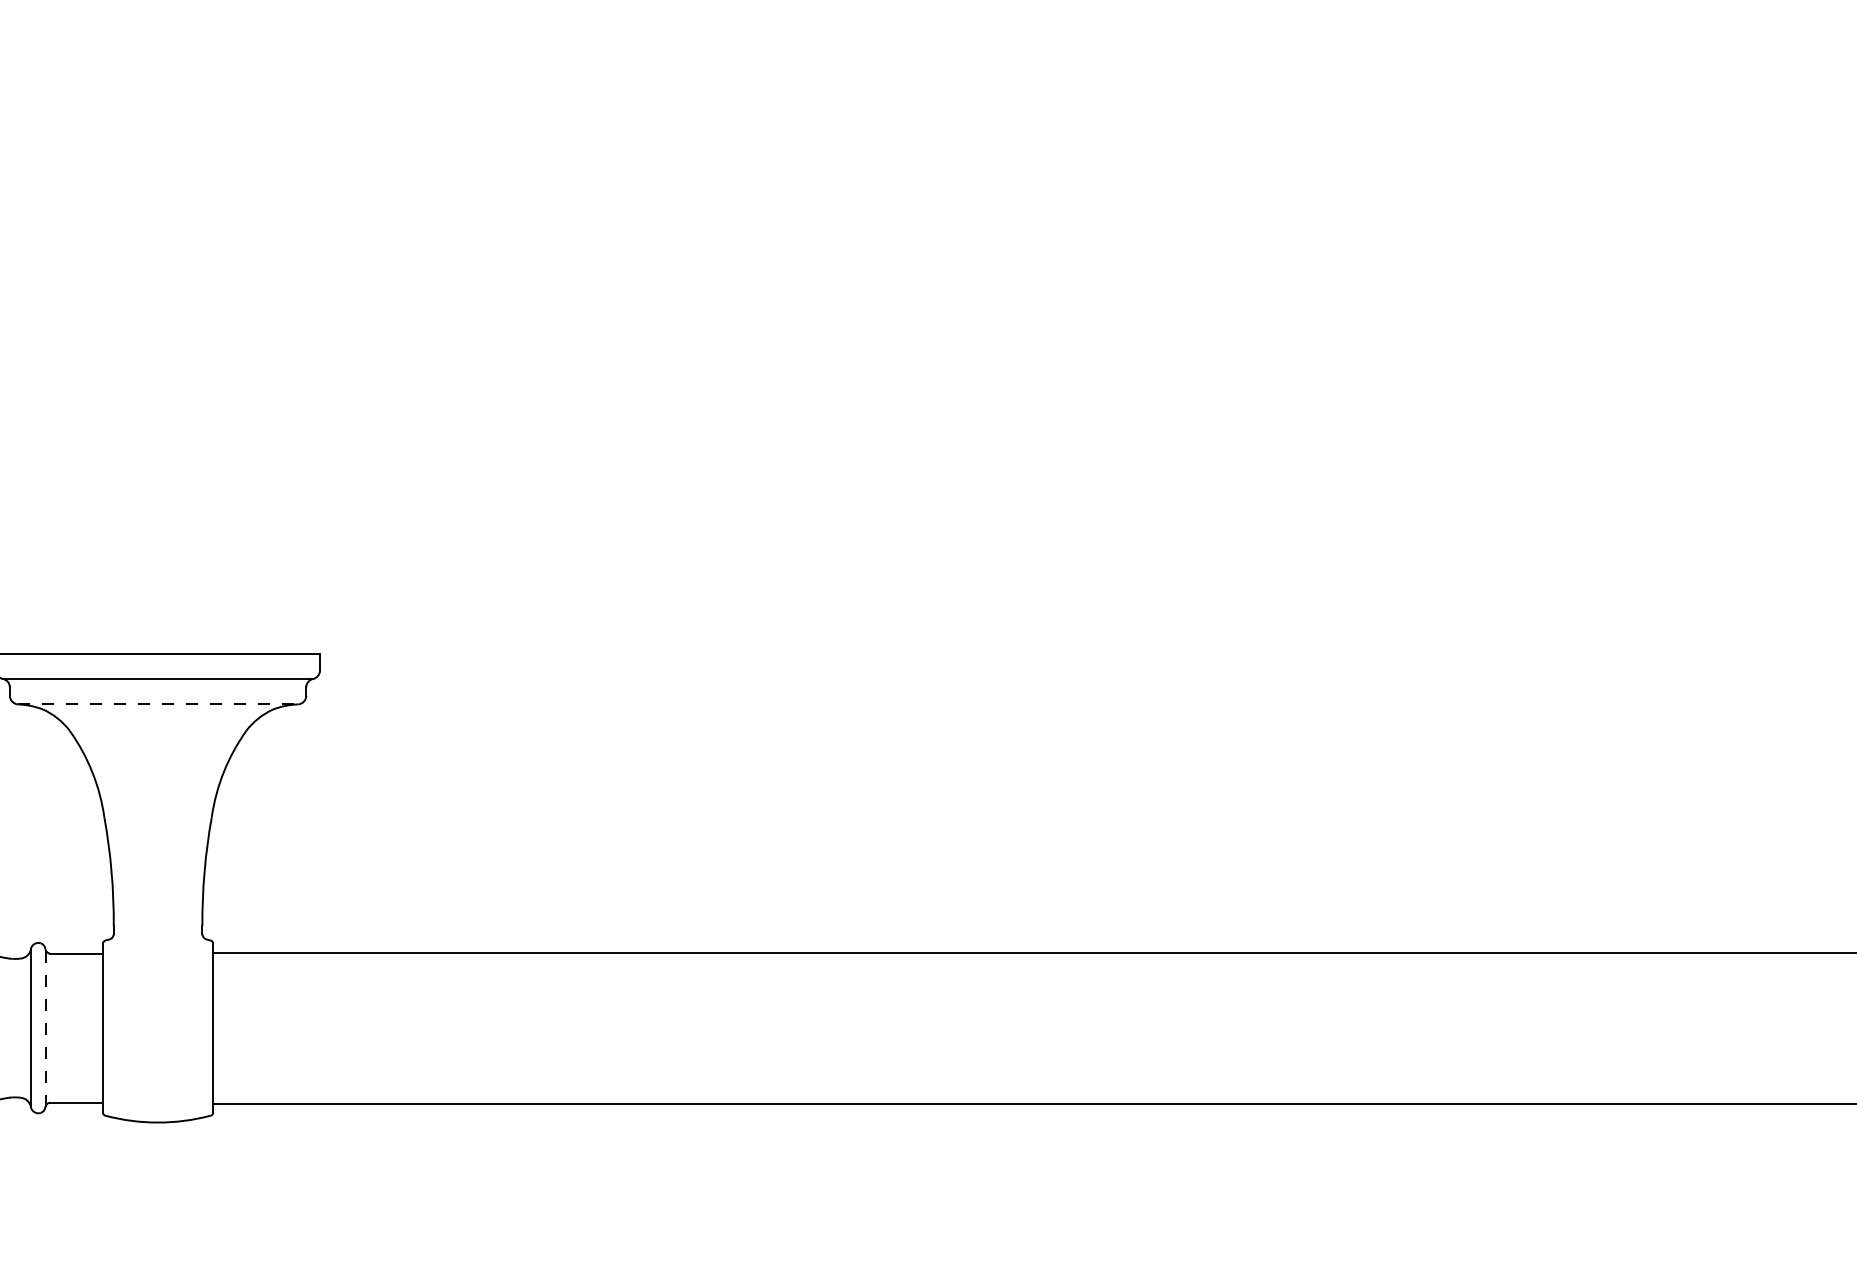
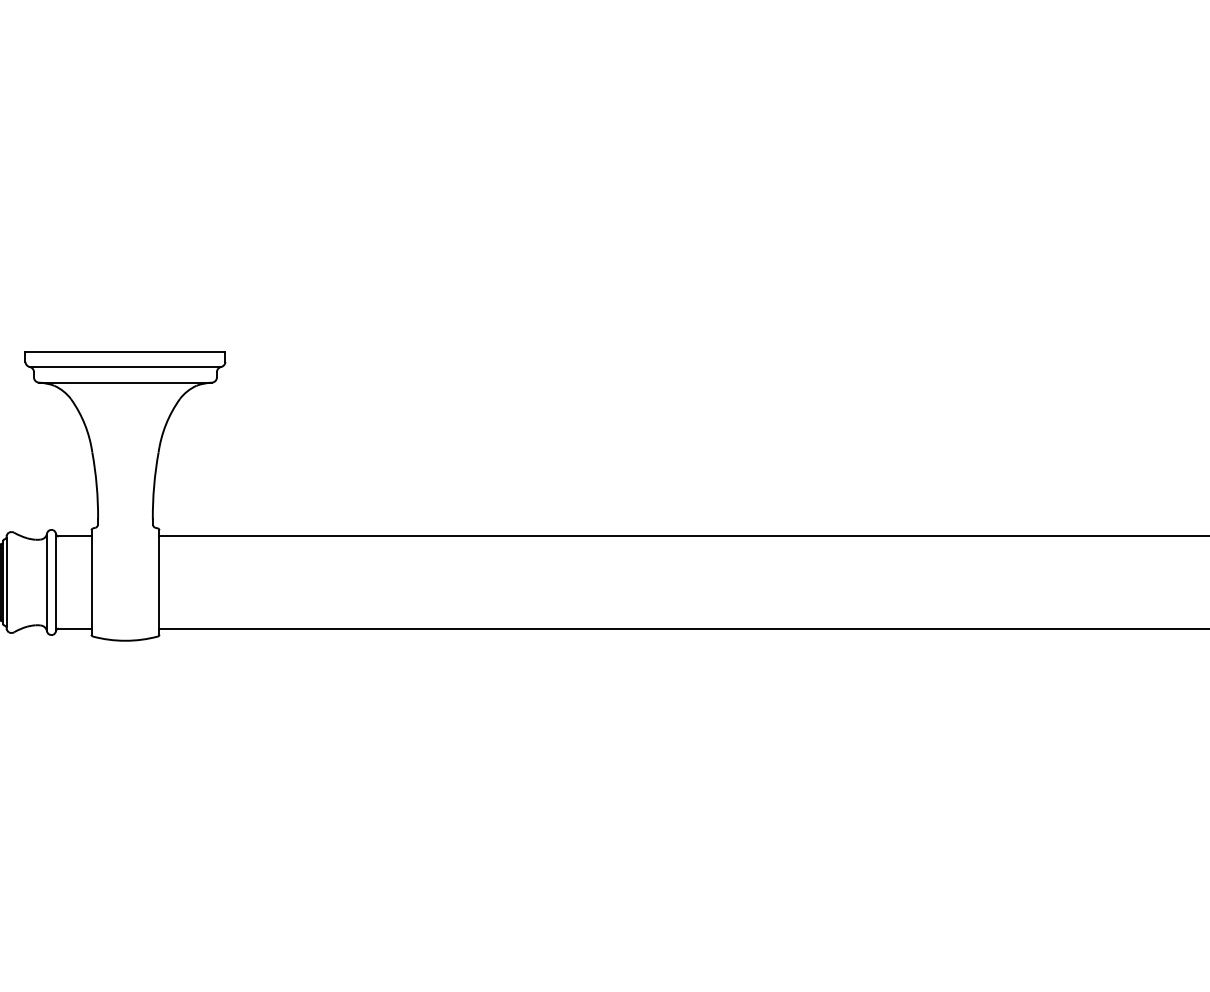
line: (158, 704) -> (125, 382), dashed -> solid
line: (44, 1028) -> (55, 582), dashed -> solid

